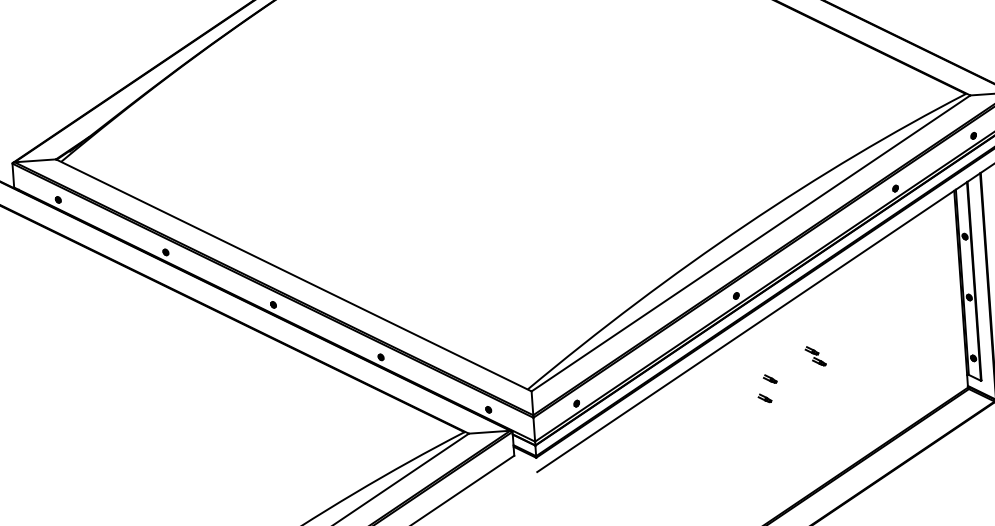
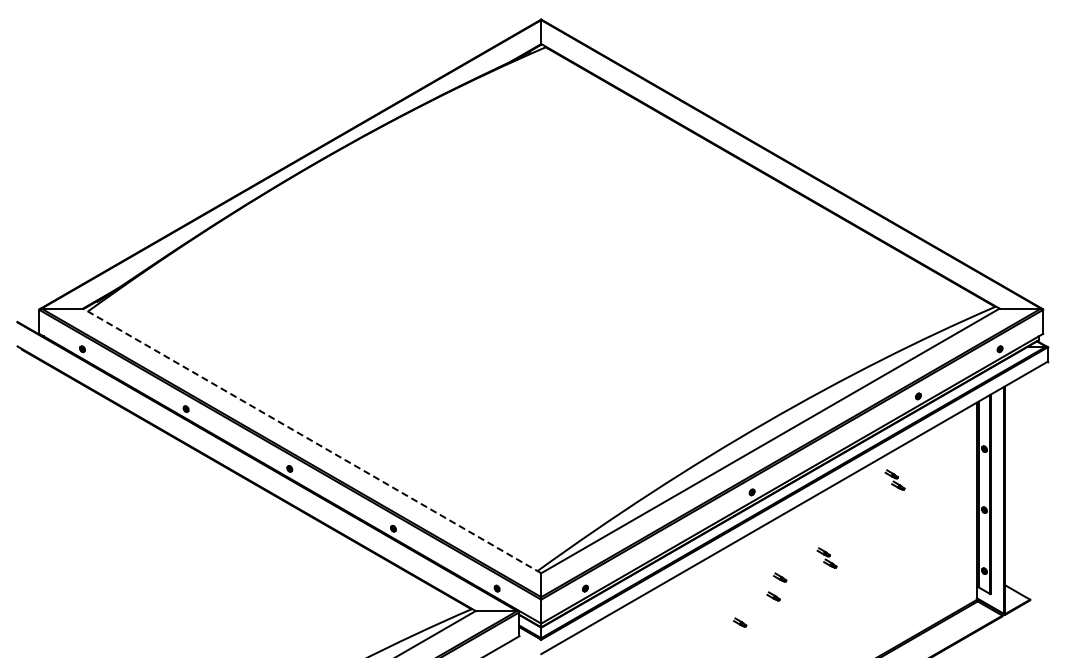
part: (877, 273) -> (894, 479), added
line: (294, 274) -> (312, 440), solid -> dashed
part: (733, 426) -> (740, 622), added

